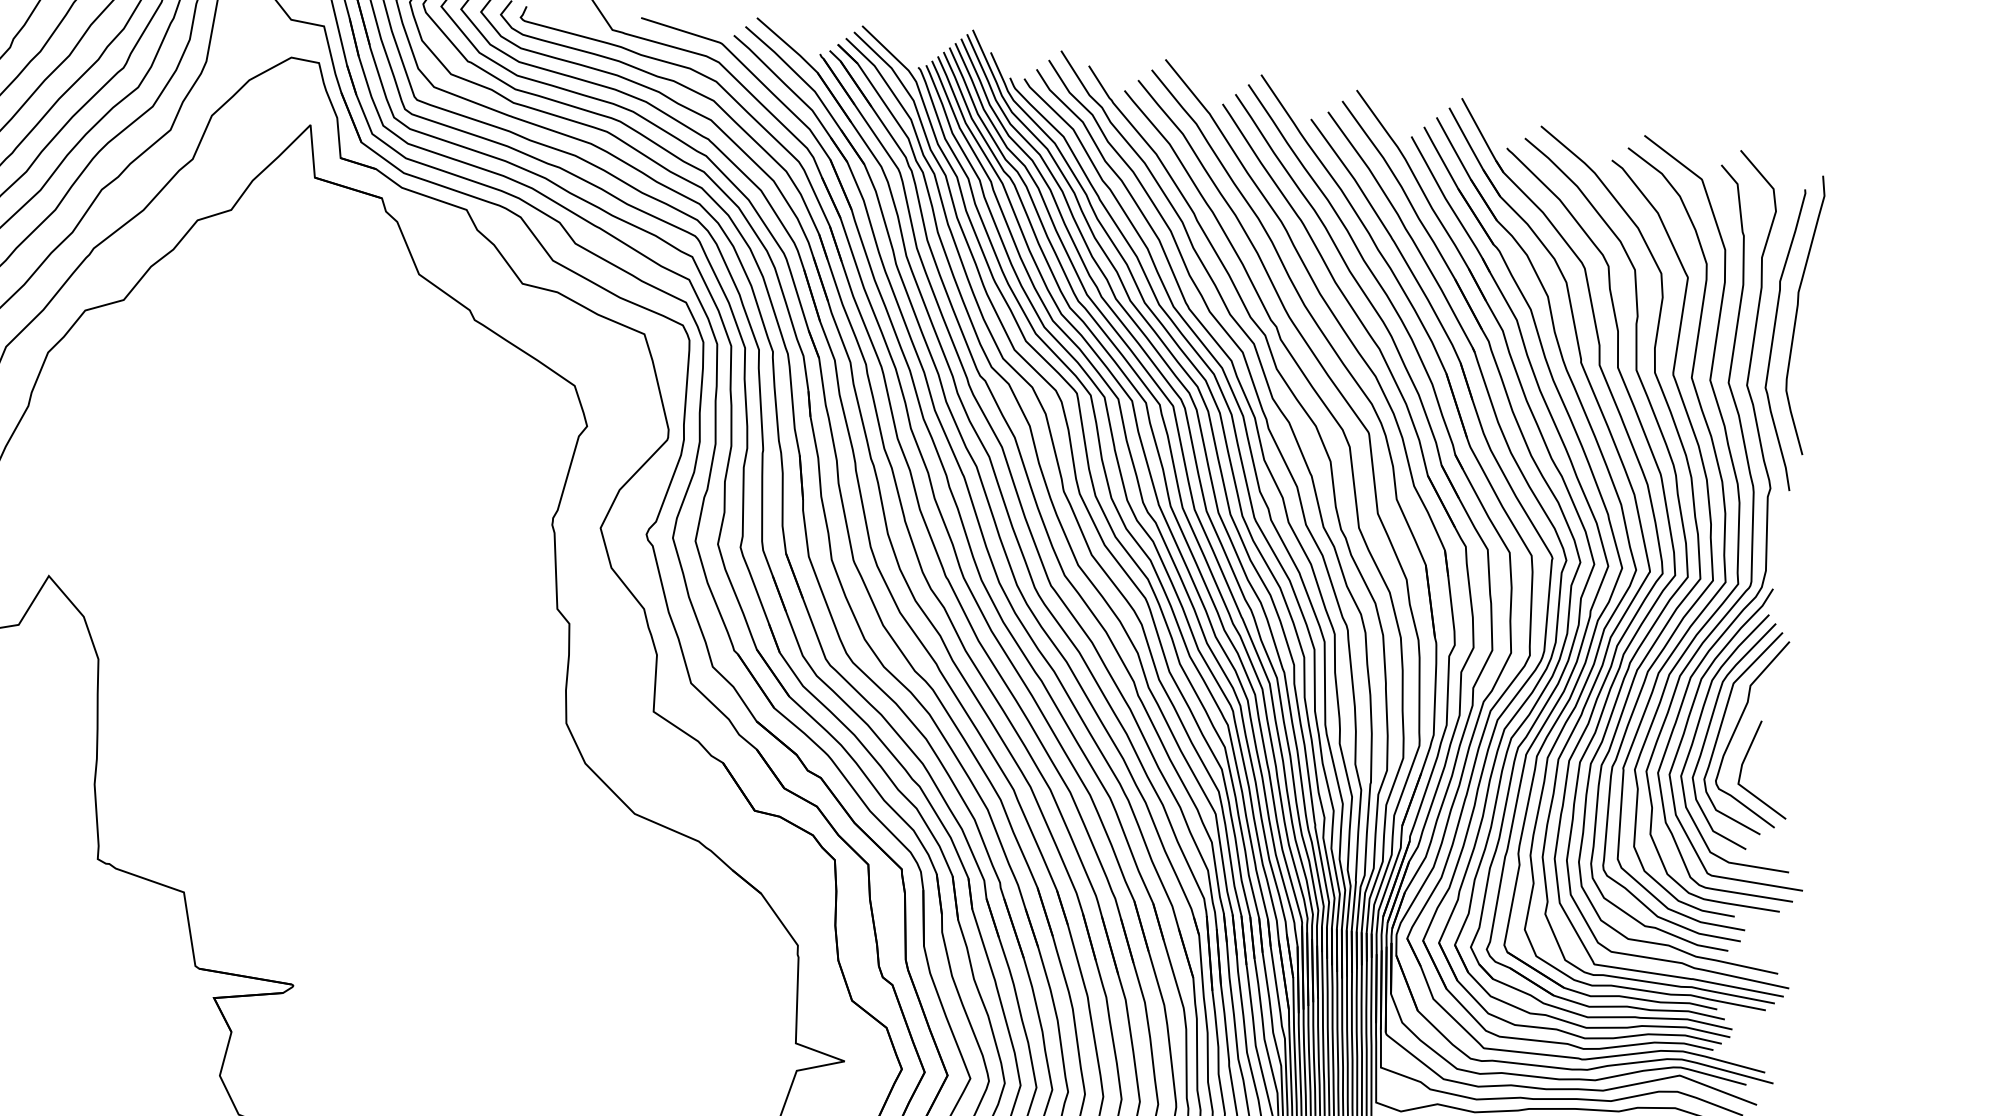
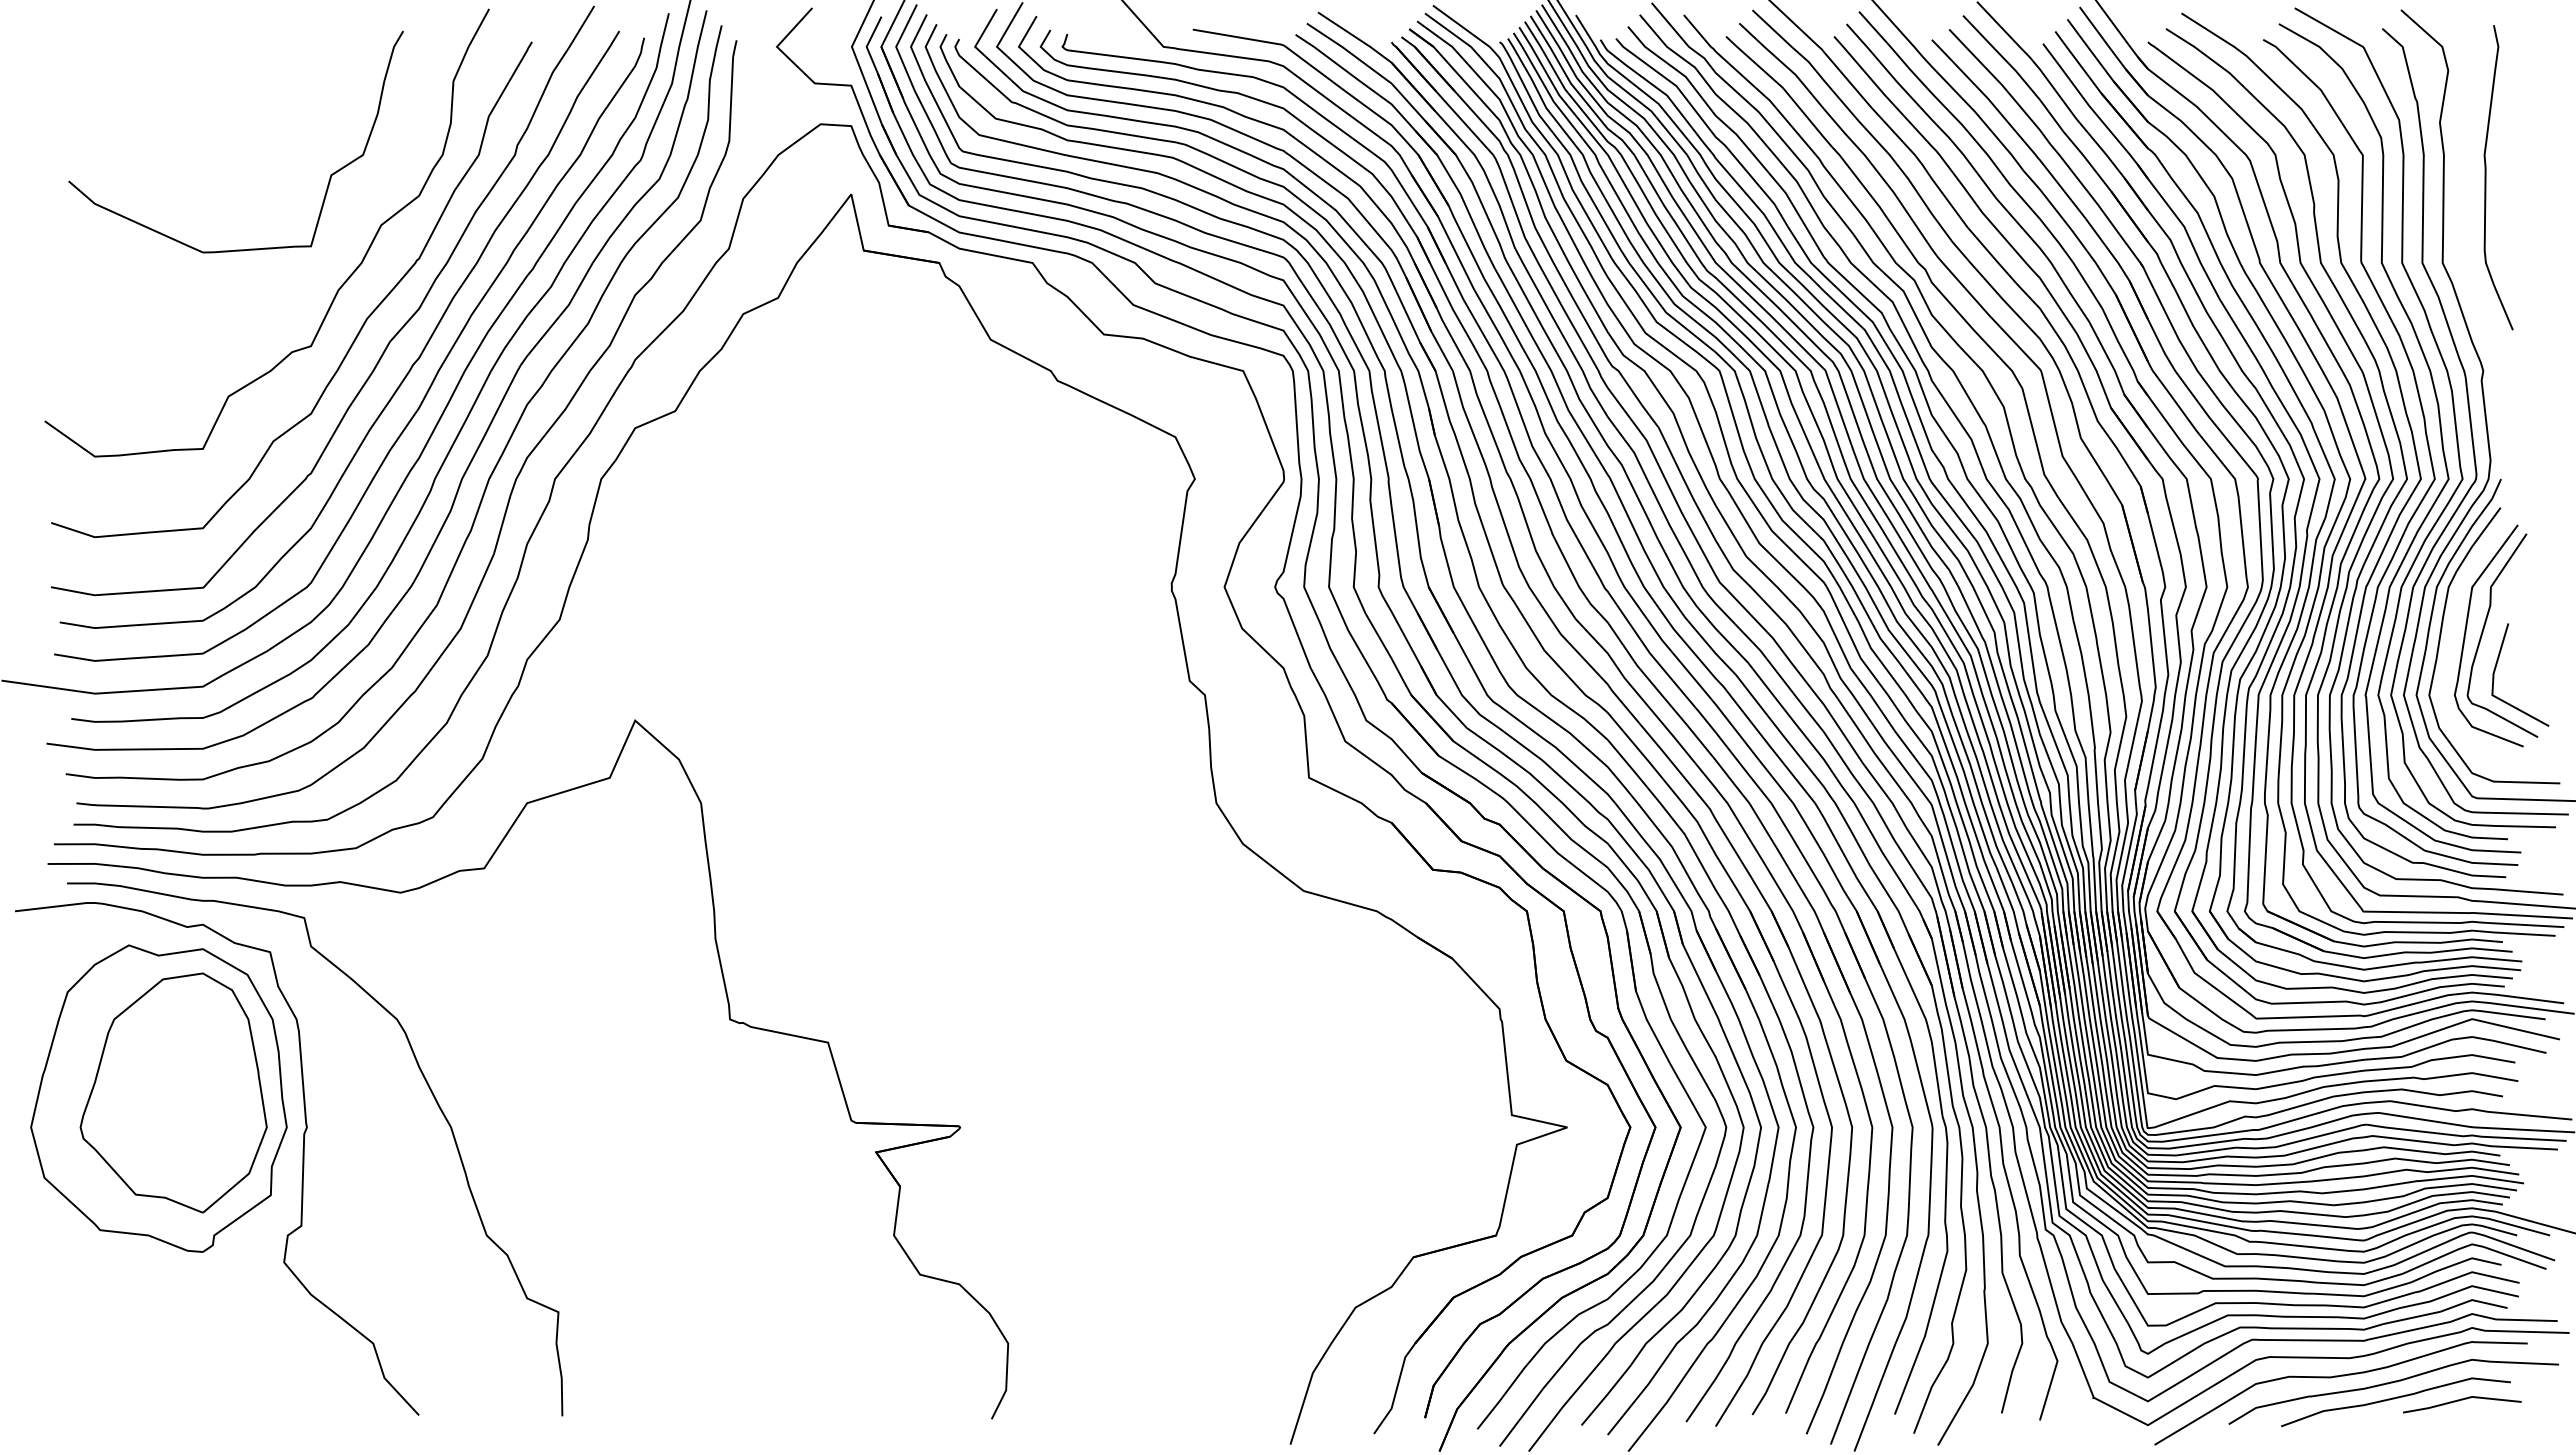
curve: (1773, 336) -> (2464, 206), removed
curve: (1710, 726) -> (2453, 637), removed

